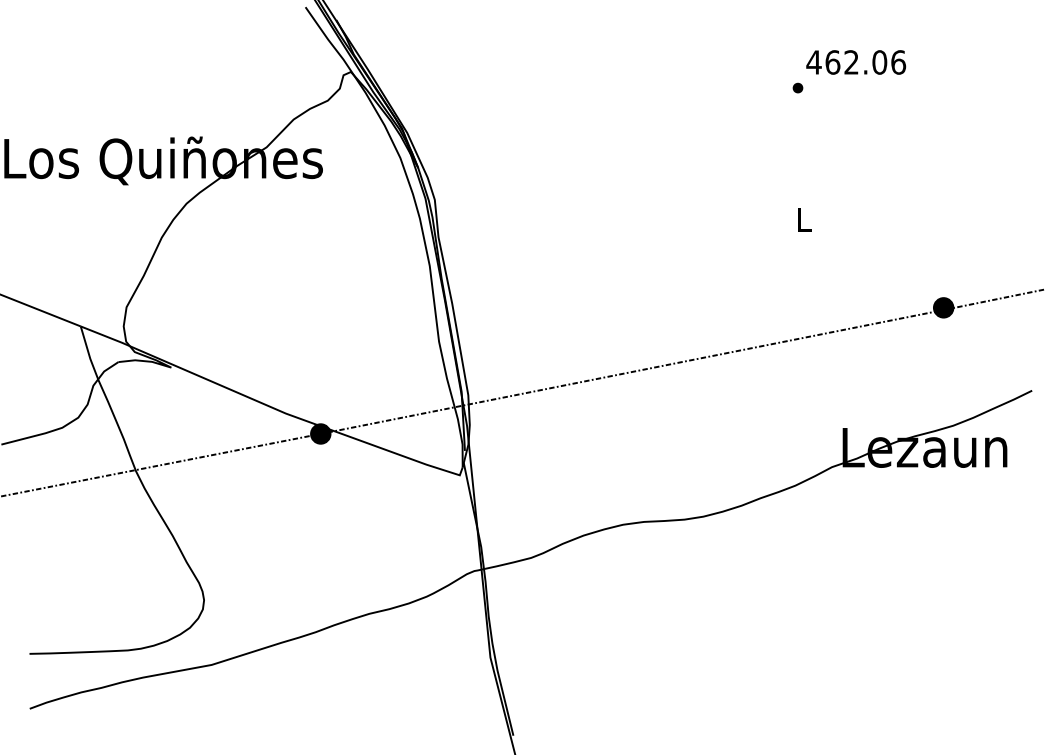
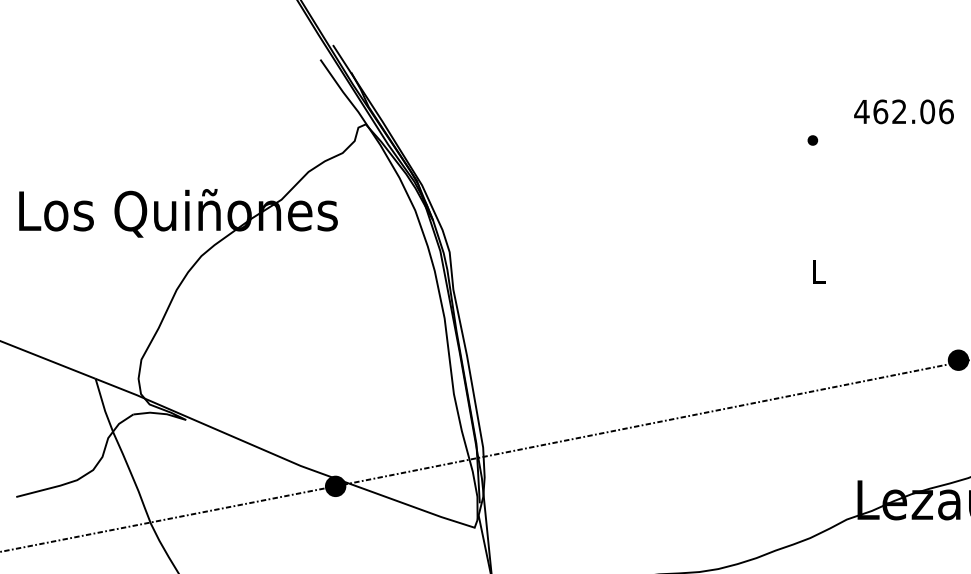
text: (856, 62) -> (904, 111), moved

